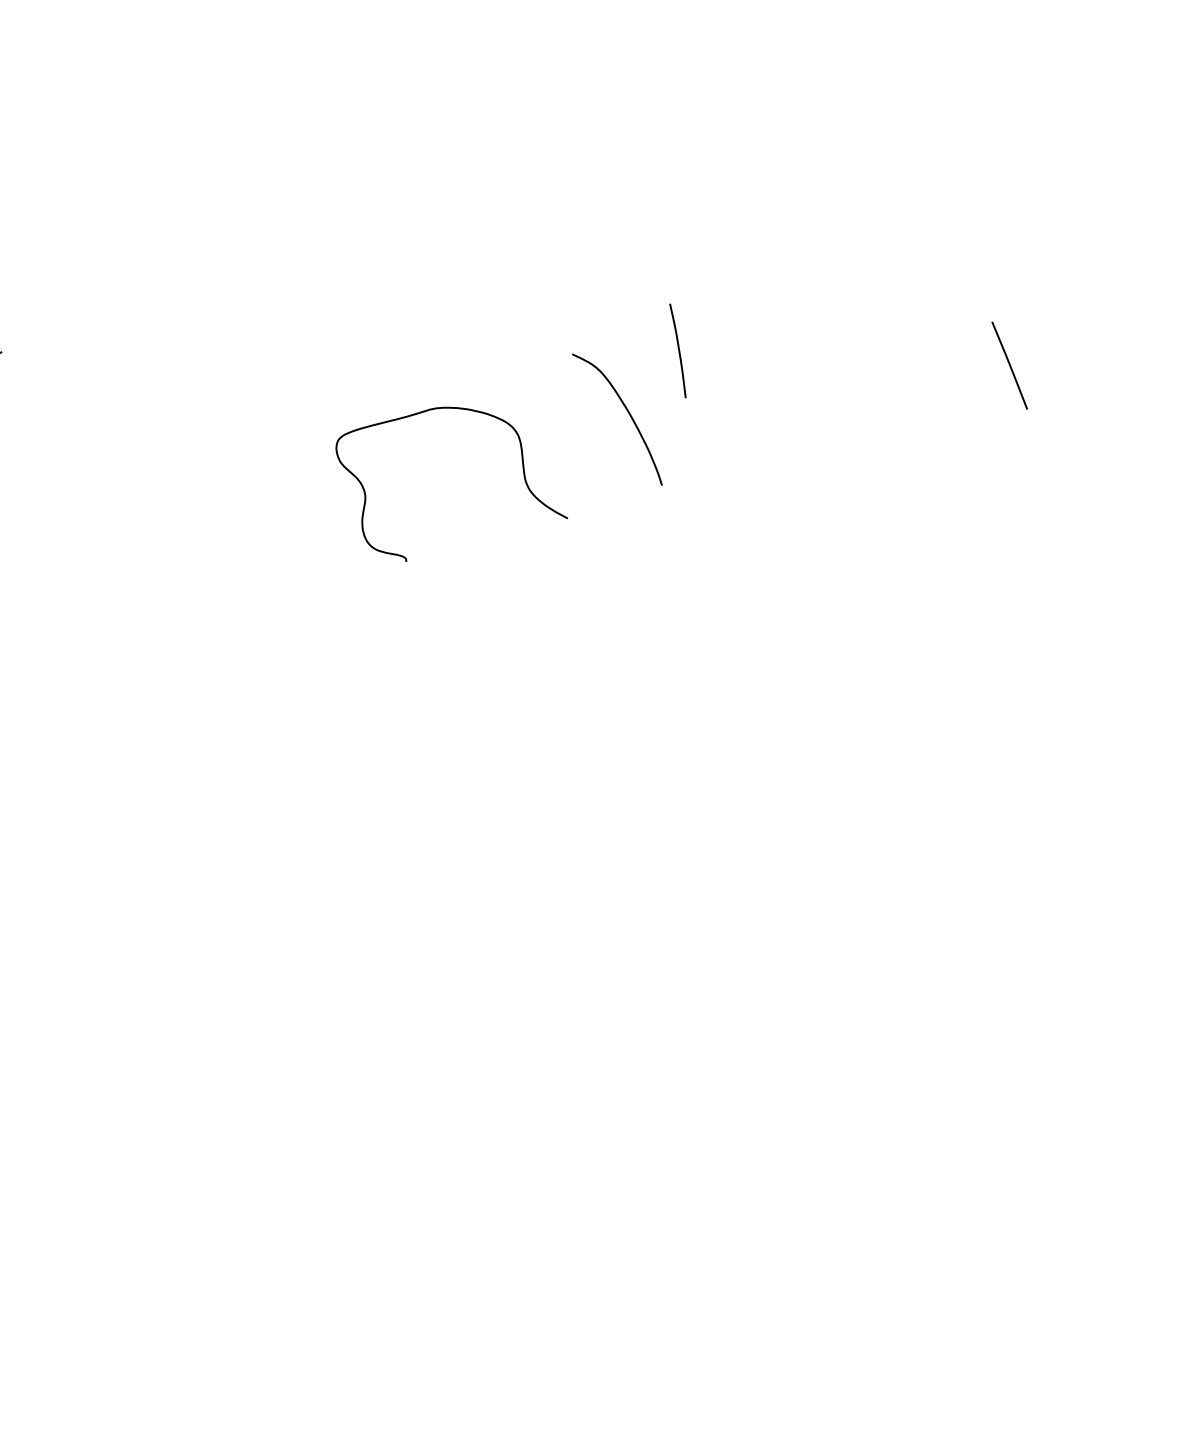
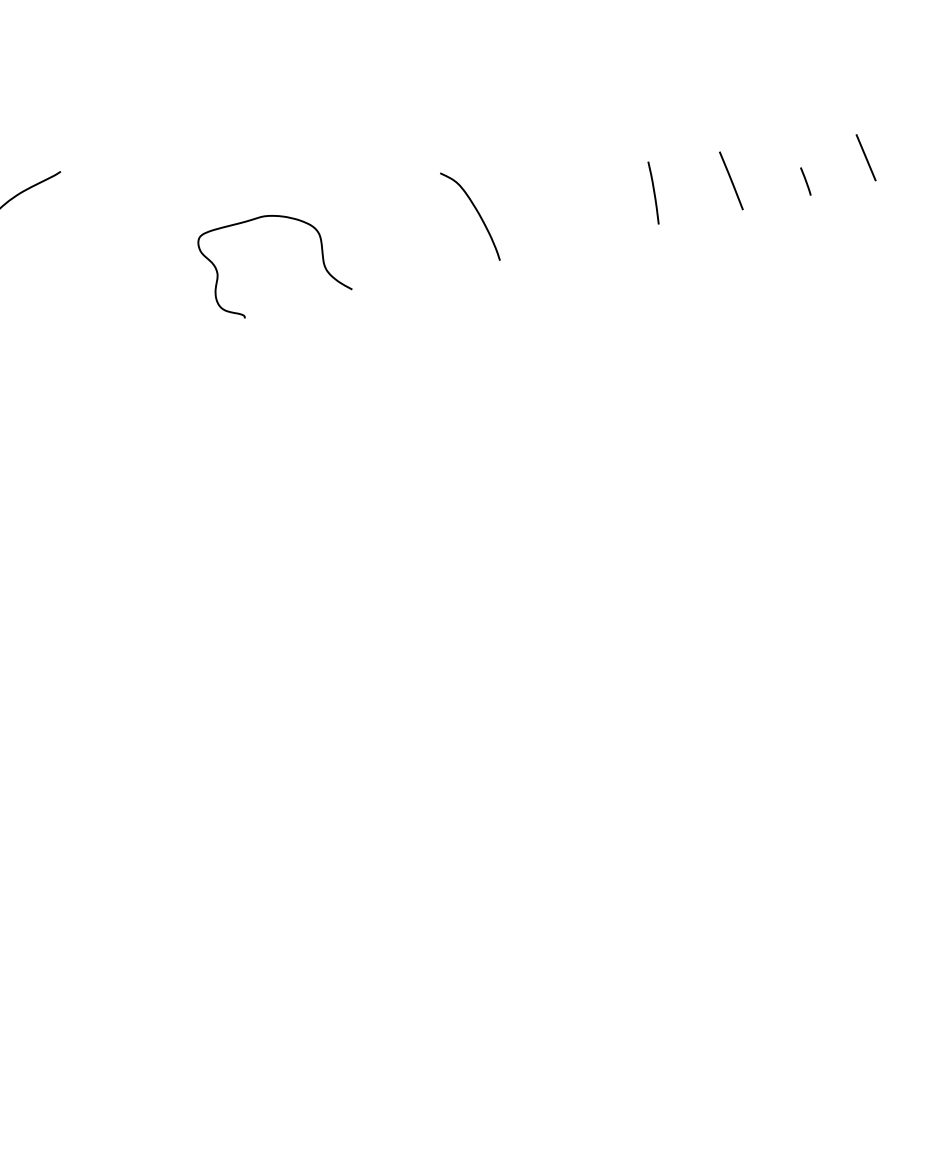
line: (677, 350) -> (653, 192), moved
line: (1121, 366) -> (805, 181), added
curve: (523, 477) -> (322, 262), moved

